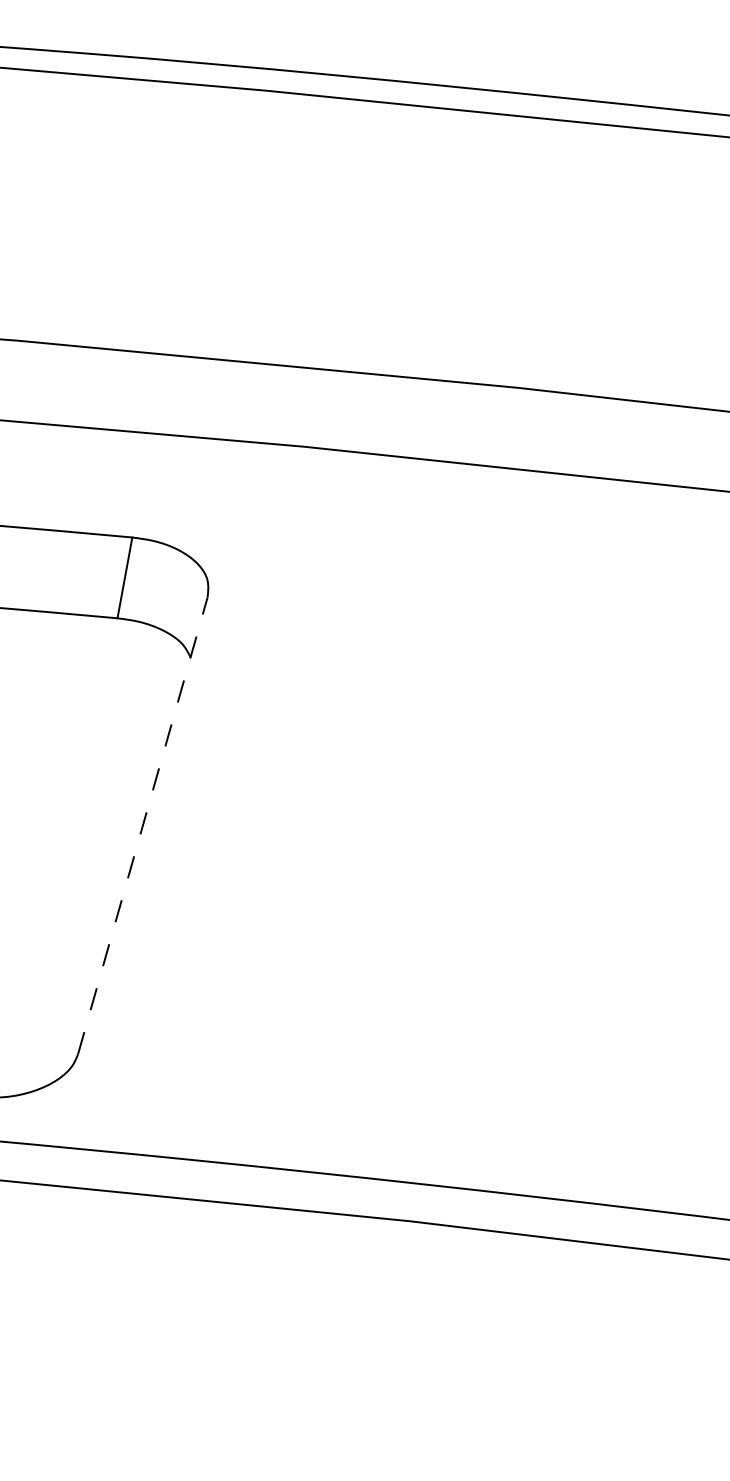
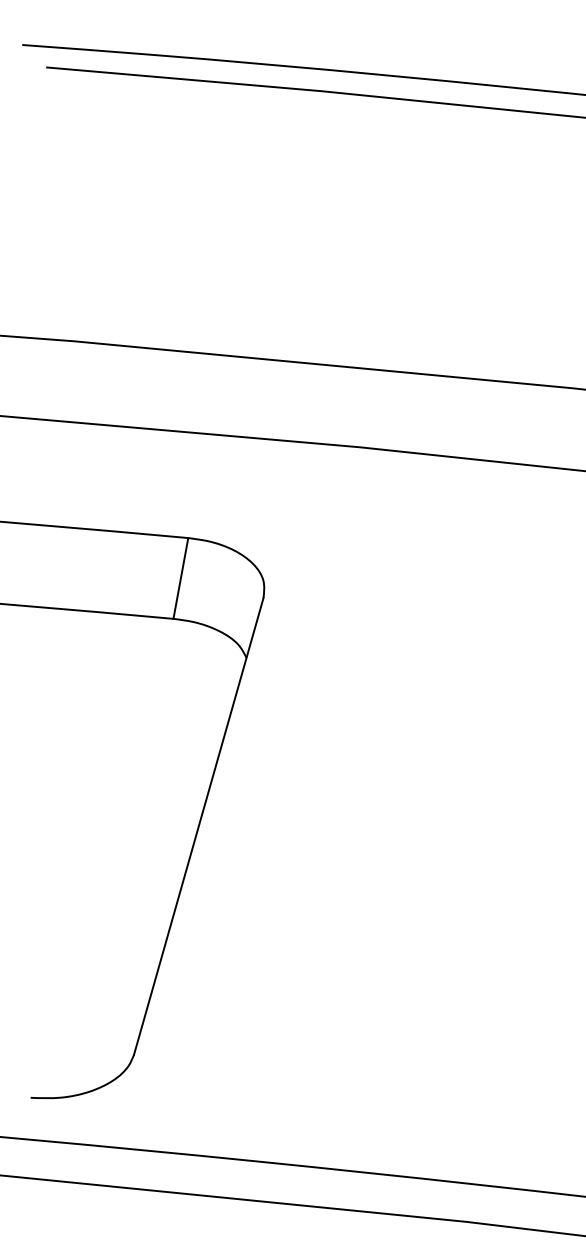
line: (142, 825) -> (198, 826), dashed -> solid

